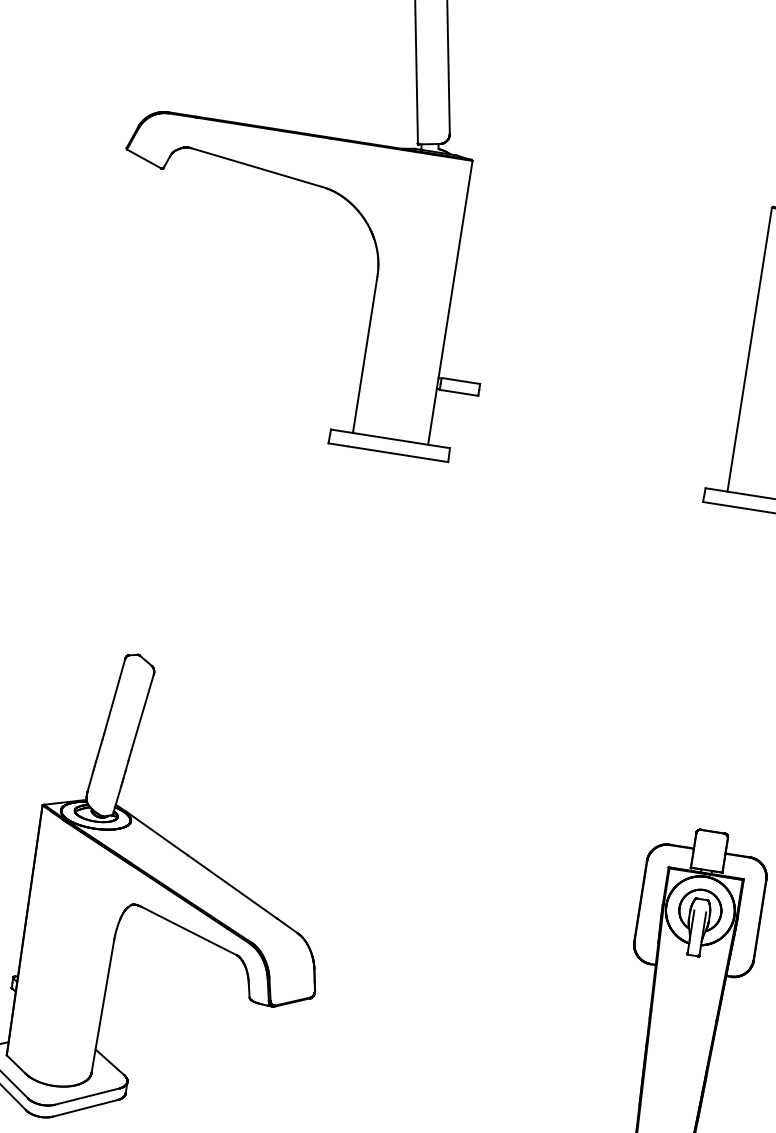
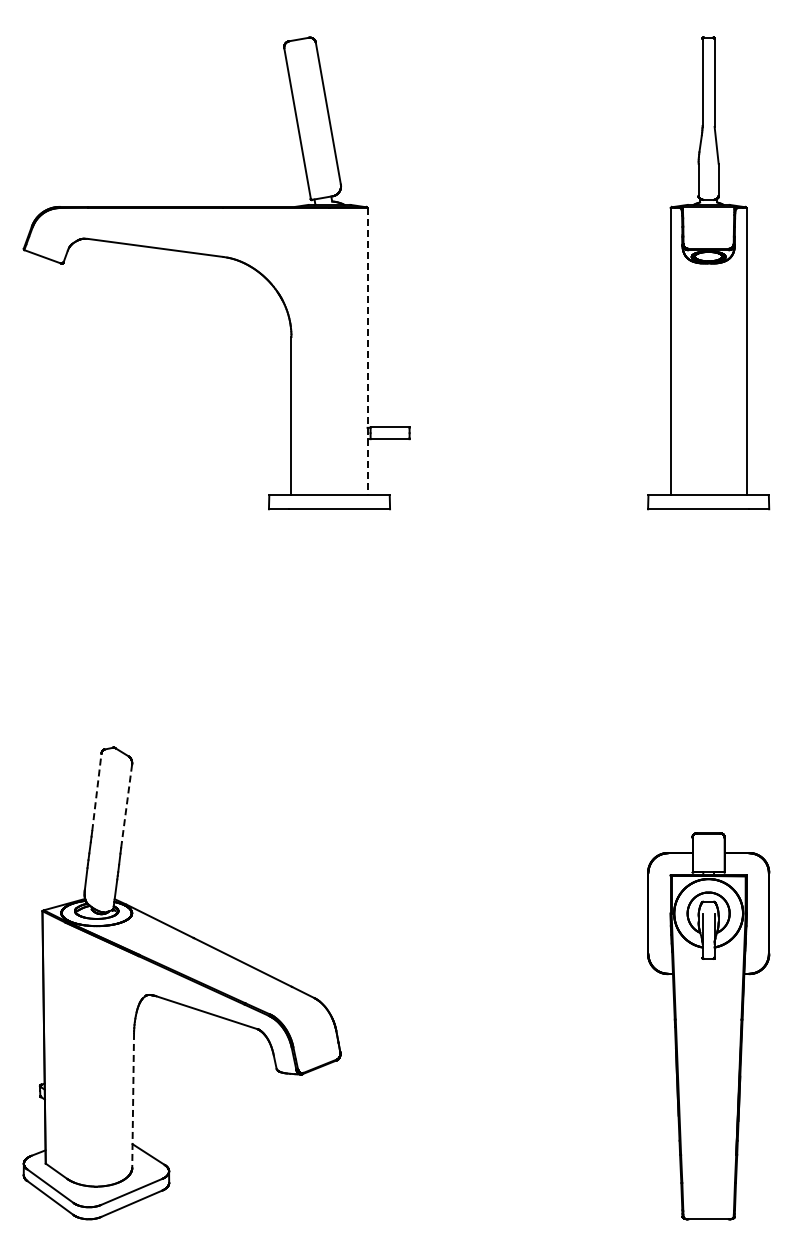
line: (450, 302) -> (367, 351), solid -> dashed
line: (114, 696) -> (96, 792), solid -> dashed
line: (142, 713) -> (126, 804), solid -> dashed
line: (103, 1006) -> (133, 1100), solid -> dashed

